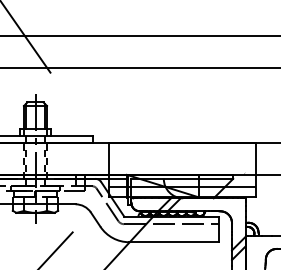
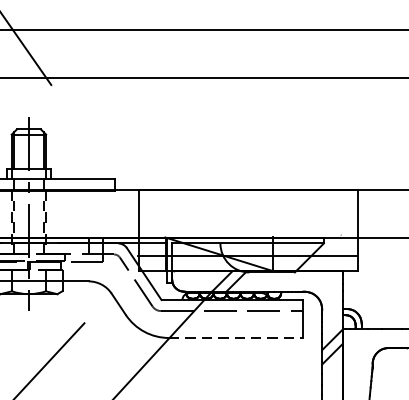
line: (174, 242) -> (236, 338), solid -> dashed

